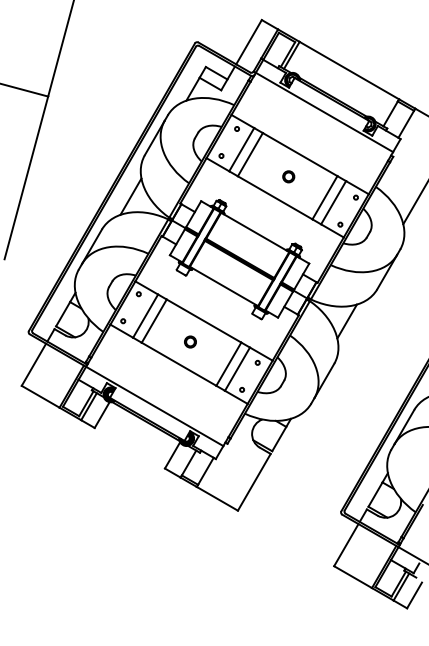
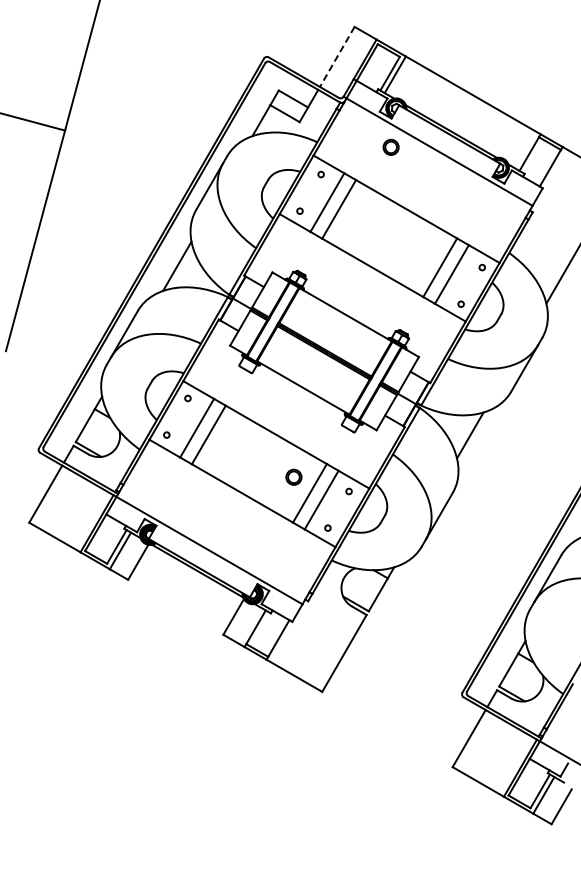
line: (249, 41) -> (337, 56), solid -> dashed
part: (288, 176) -> (390, 146), moved
part: (190, 341) -> (293, 476), moved

